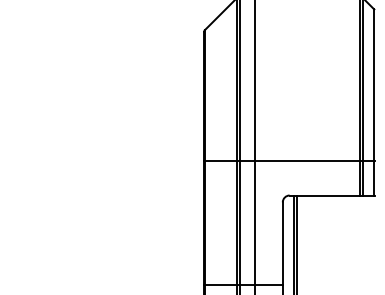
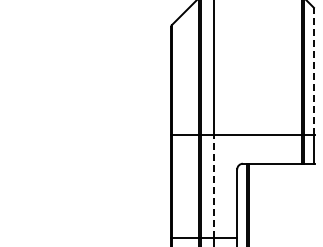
line: (373, 85) -> (313, 71), solid -> dashed
line: (255, 222) -> (214, 186), solid -> dashed

